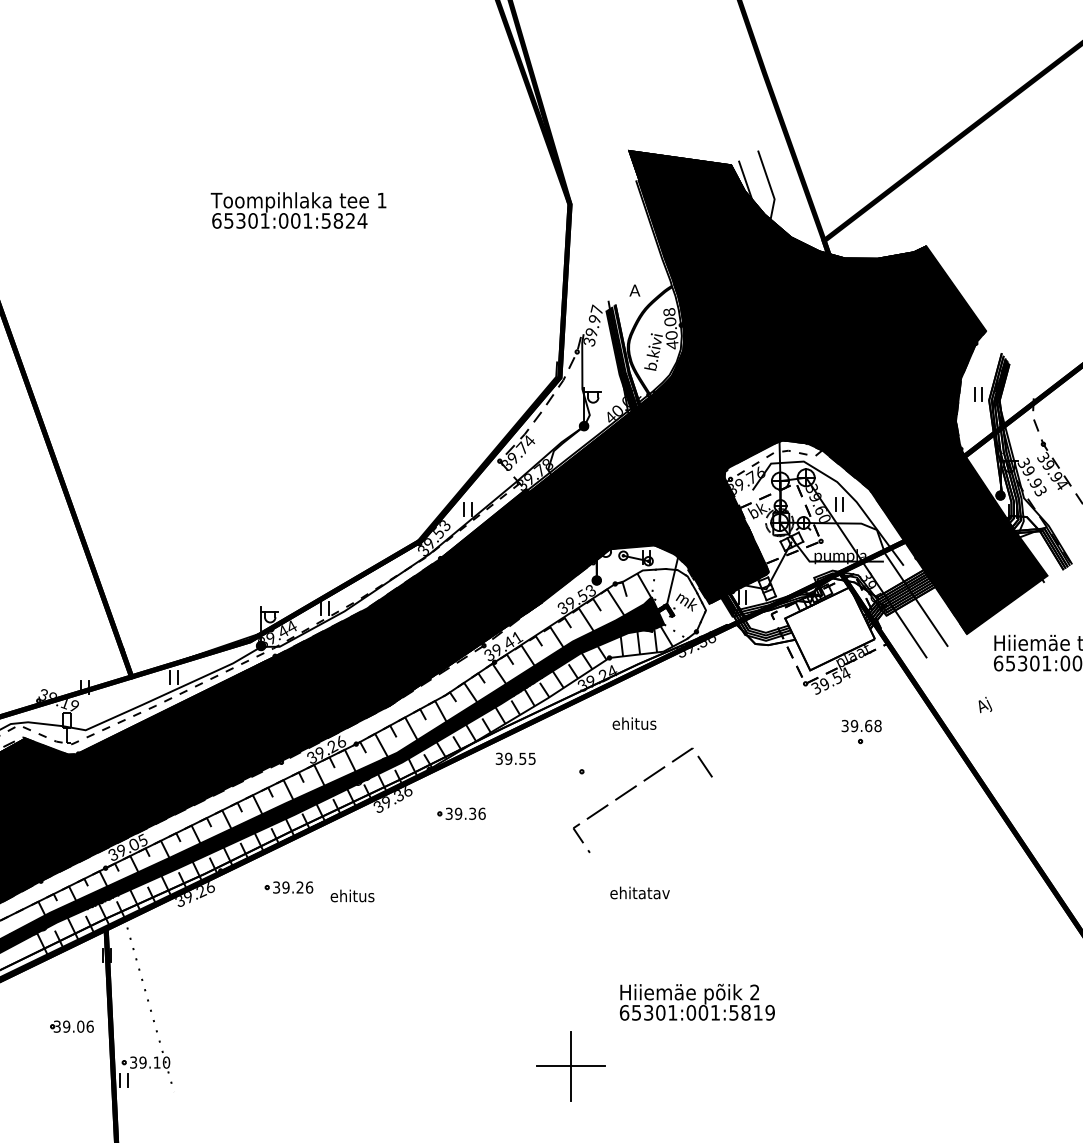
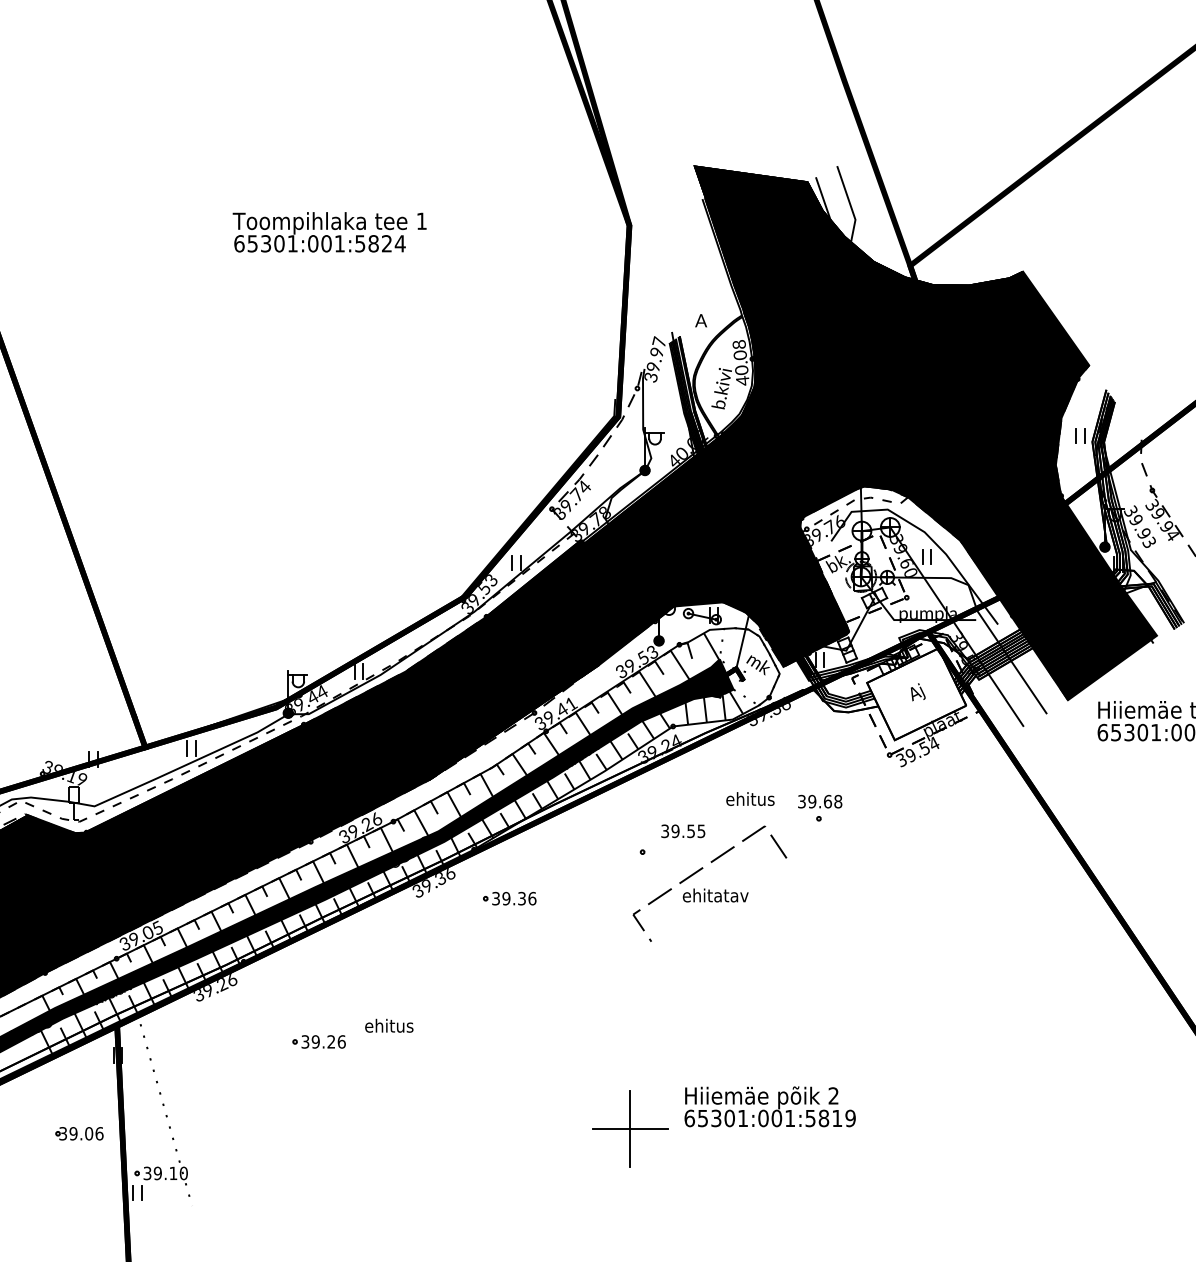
text: (985, 705) -> (918, 692), moved
text: (634, 723) -> (750, 798), moved
part: (861, 731) -> (820, 807), moved
text: (515, 758) -> (683, 830), moved
part: (288, 887) -> (318, 1041), moved
text: (639, 892) -> (715, 894), moved
text: (352, 895) -> (389, 1025), moved
part: (570, 1066) -> (630, 1129), moved

